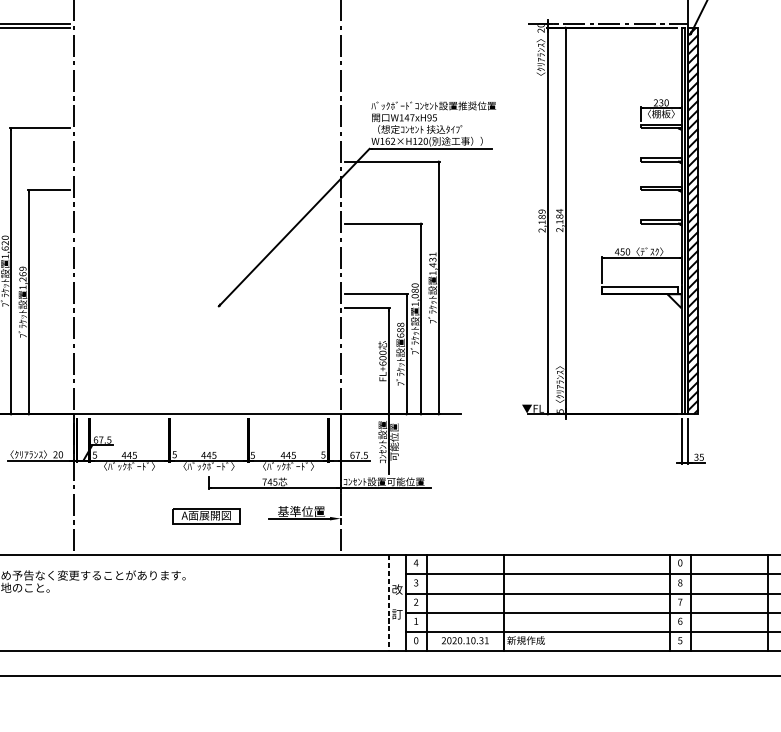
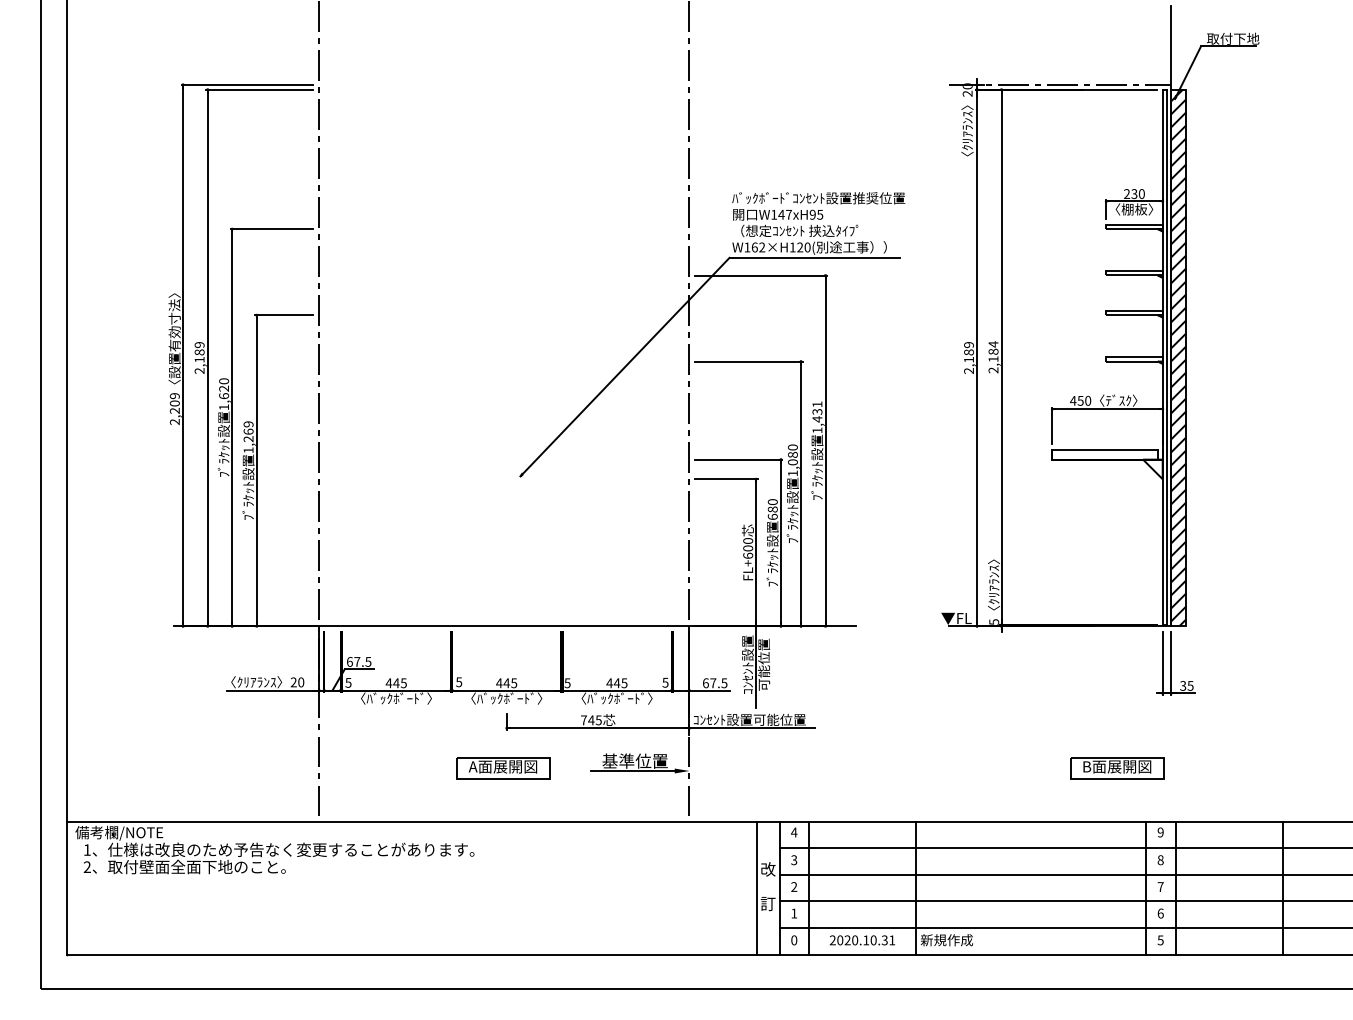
text: (400, 325) -> (772, 502), 688 -> 680
part: (649, 516) -> (1117, 768), added
text: (680, 562) -> (1160, 832), 0 -> 9
line: (388, 603) -> (756, 888), dashed -> solid

